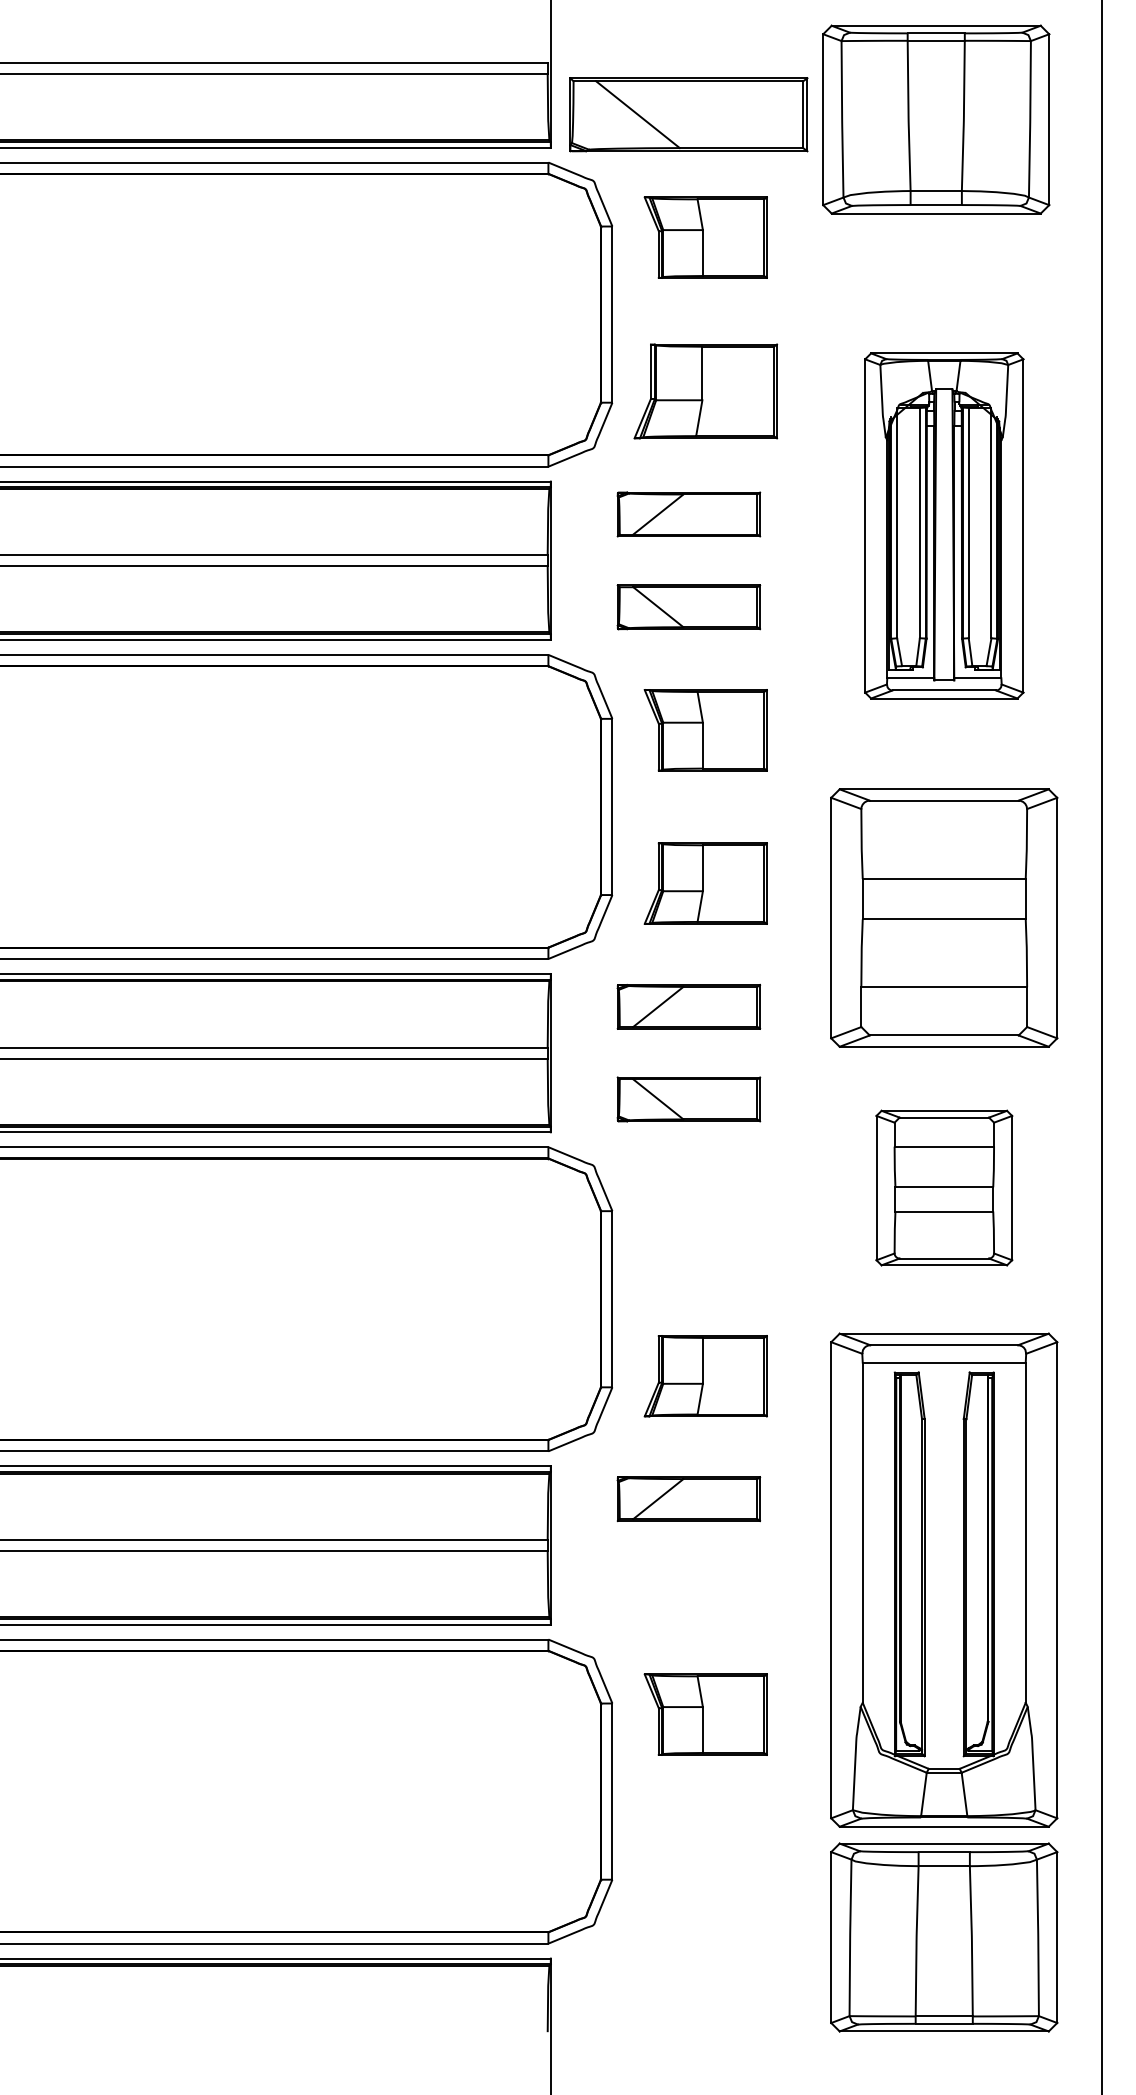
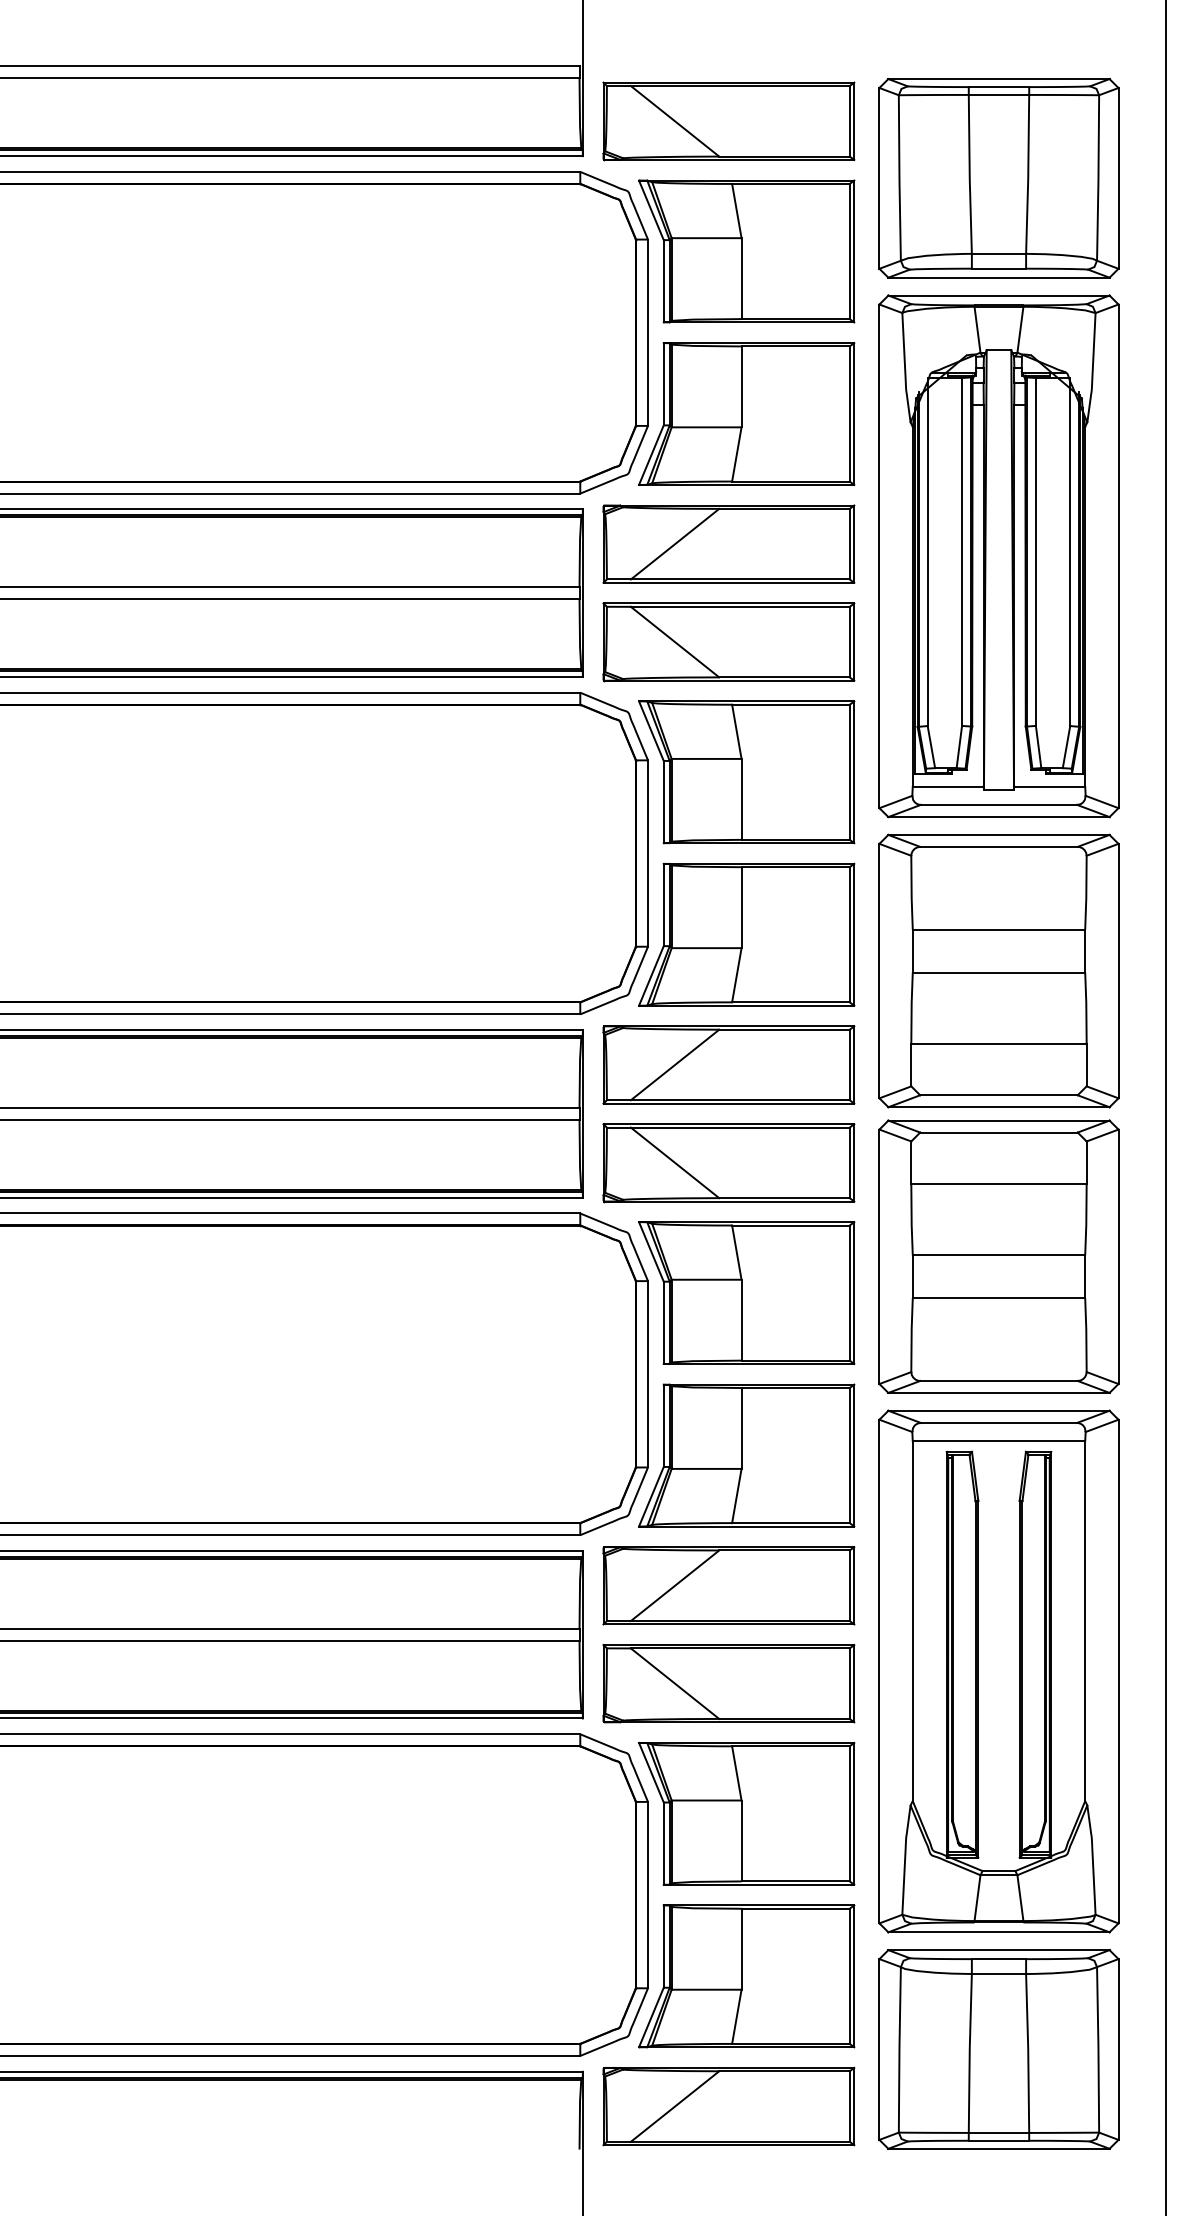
part: (936, 119) -> (999, 178), moved
part: (705, 237) -> (746, 251), size x1.67
part: (705, 391) -> (746, 414), size x1.43
part: (688, 514) -> (728, 544), size x1.67
part: (944, 525) -> (999, 555), size x1.43
part: (688, 607) -> (728, 642), size x1.67
part: (705, 730) -> (746, 772), size x1.67
part: (705, 883) -> (746, 934), size x1.67
part: (688, 1006) -> (728, 1064), size x1.67
part: (688, 1099) -> (728, 1163), size x1.67
part: (944, 1187) -> (999, 1256), size x1.67
part: (705, 1222) -> (746, 1293), added
part: (705, 1376) -> (746, 1456), size x1.67
part: (688, 1498) -> (728, 1585), size x1.67
part: (688, 1591) -> (728, 1683), added
part: (705, 1714) -> (746, 1813), size x1.67
part: (705, 1868) -> (746, 1976), added
part: (688, 1991) -> (728, 2106), added

